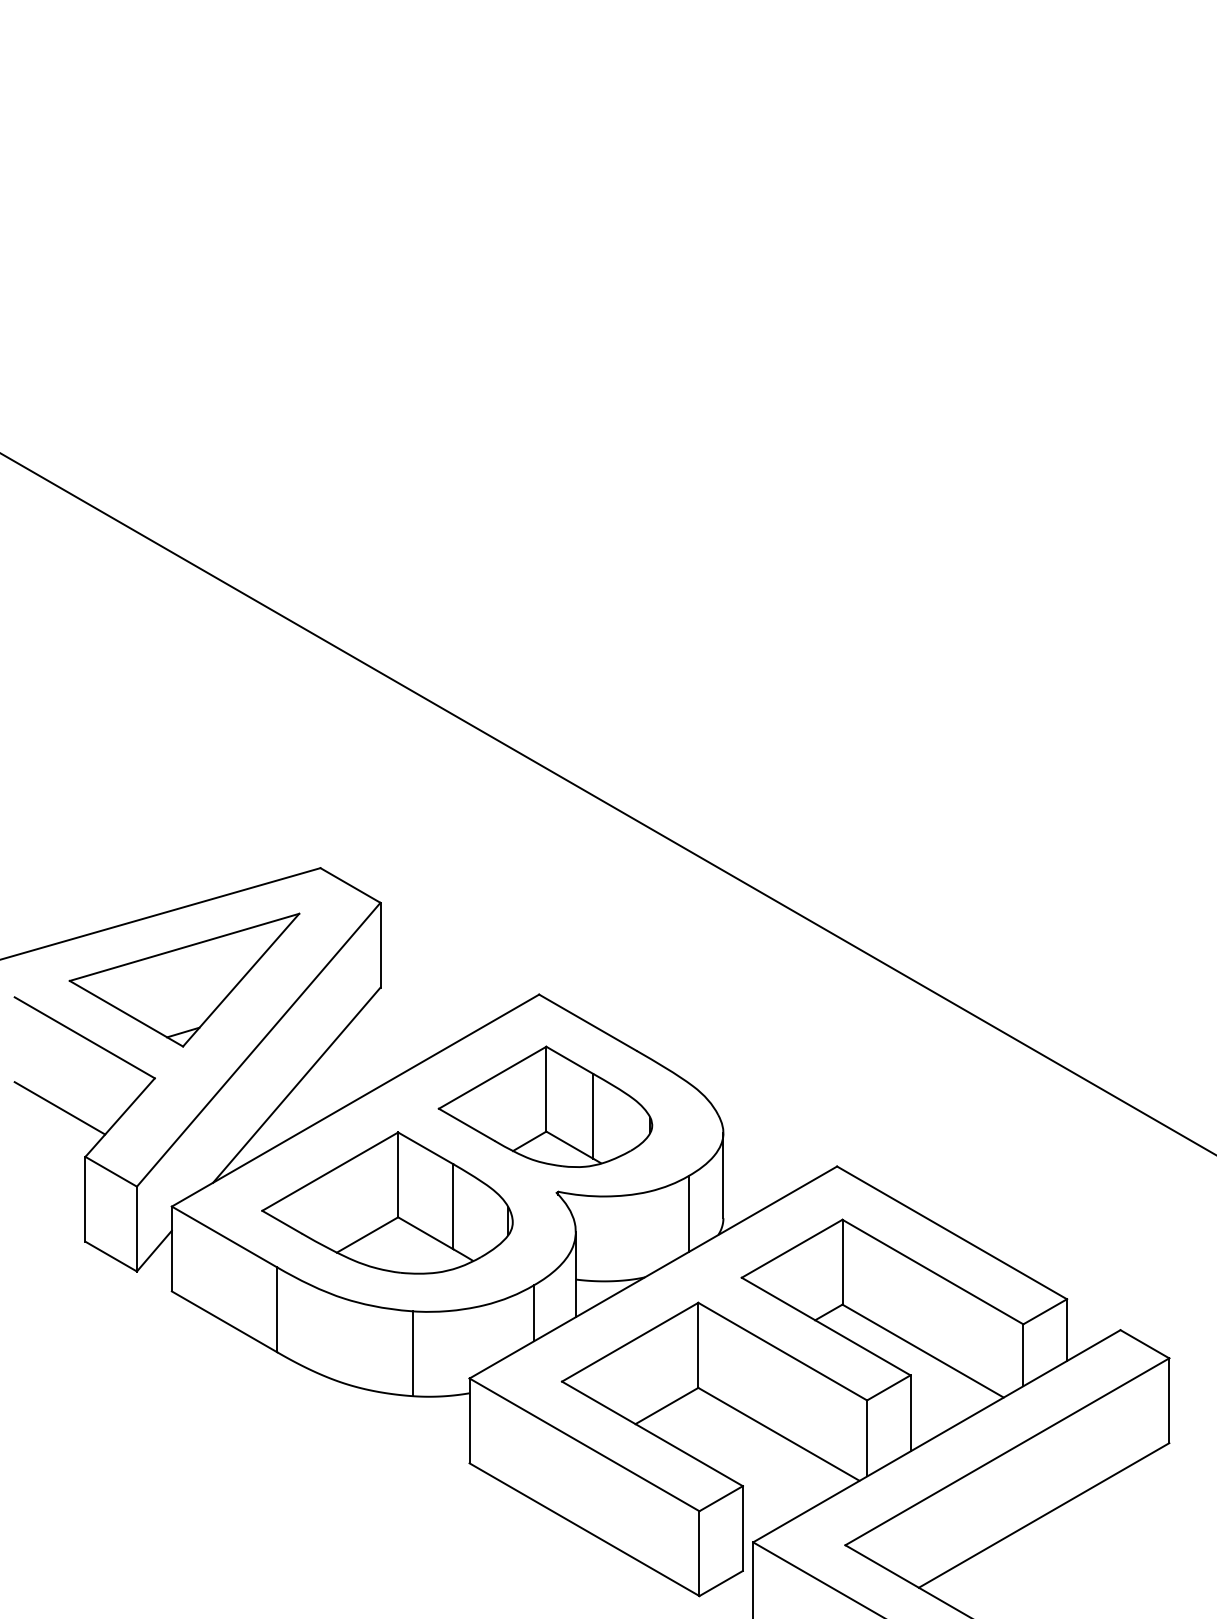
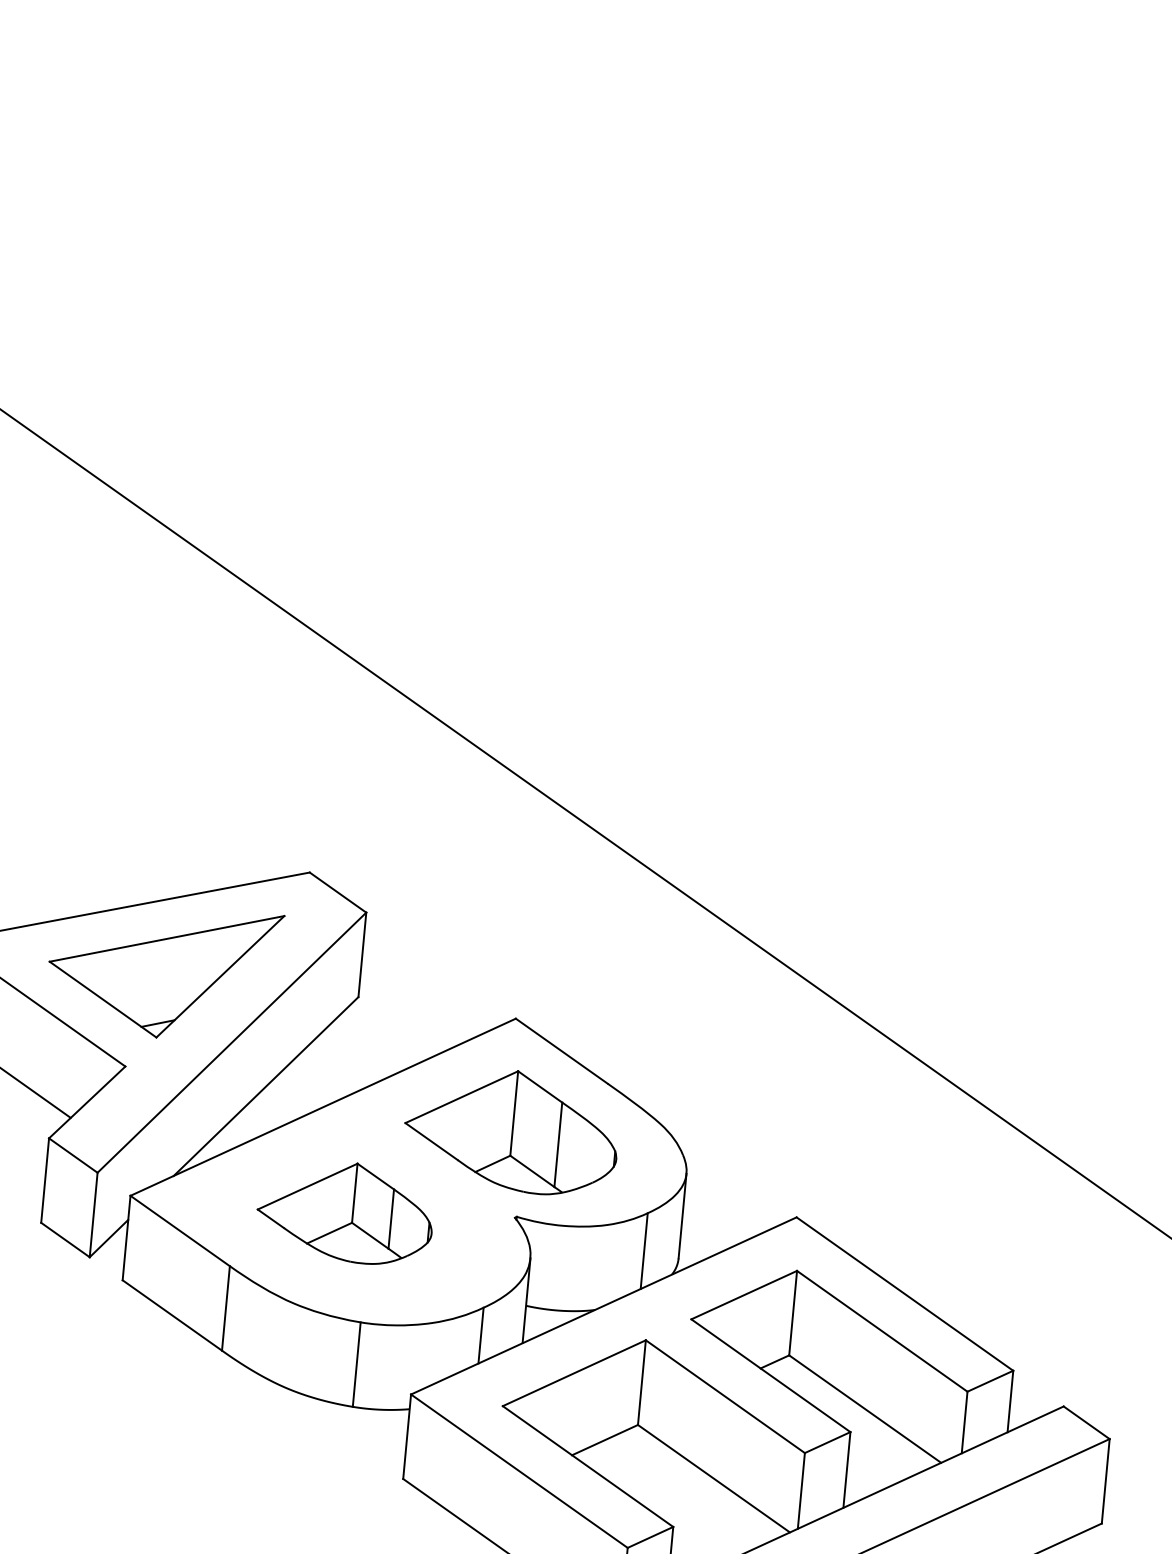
part: (387, 1202) -> (345, 1211), size x0.7

